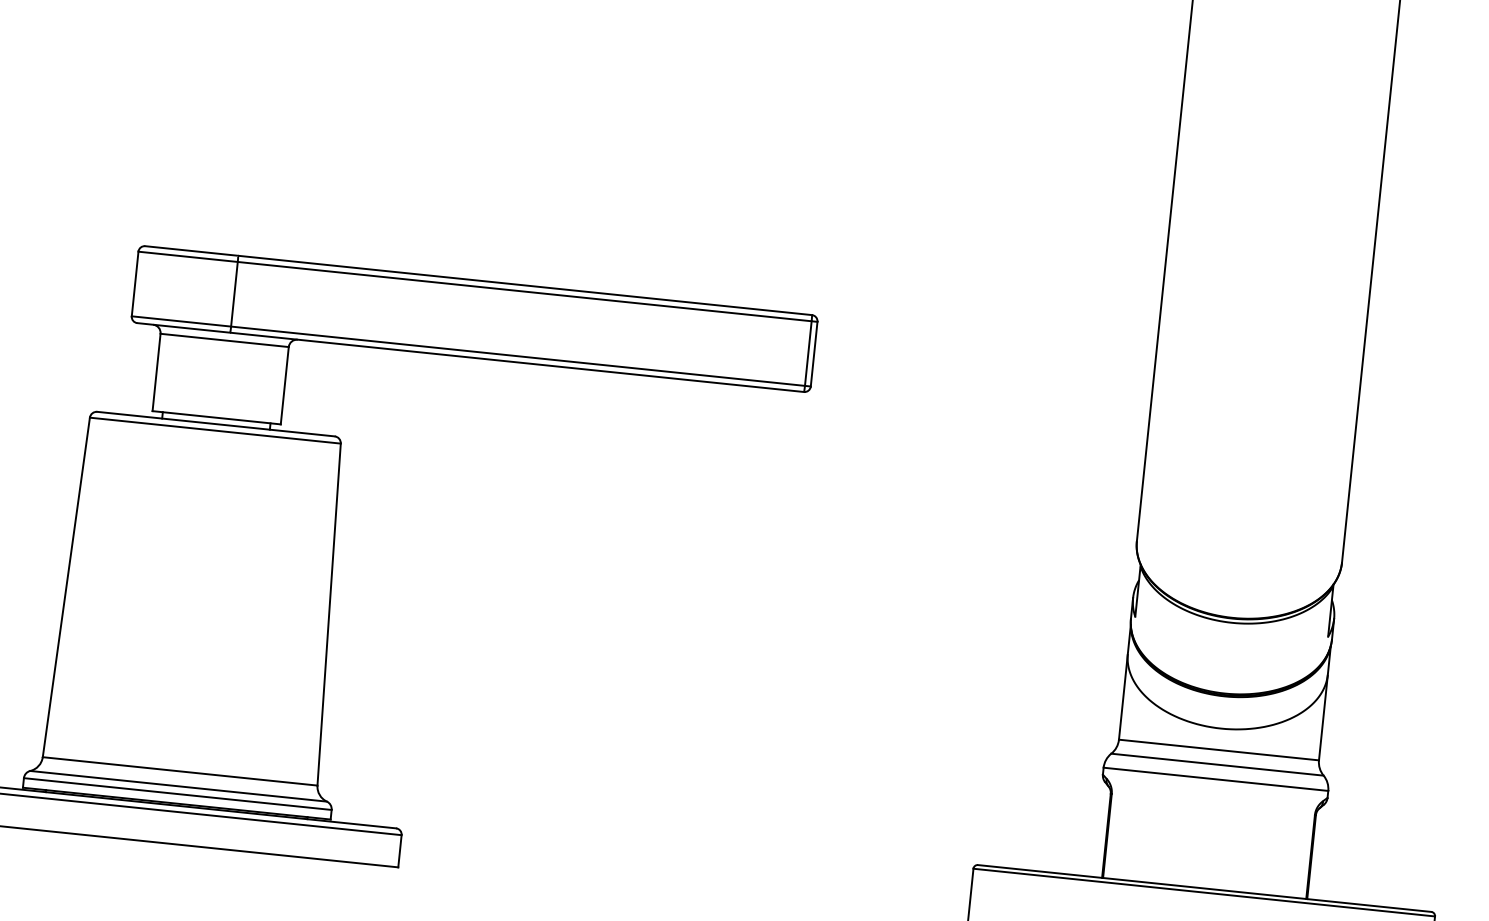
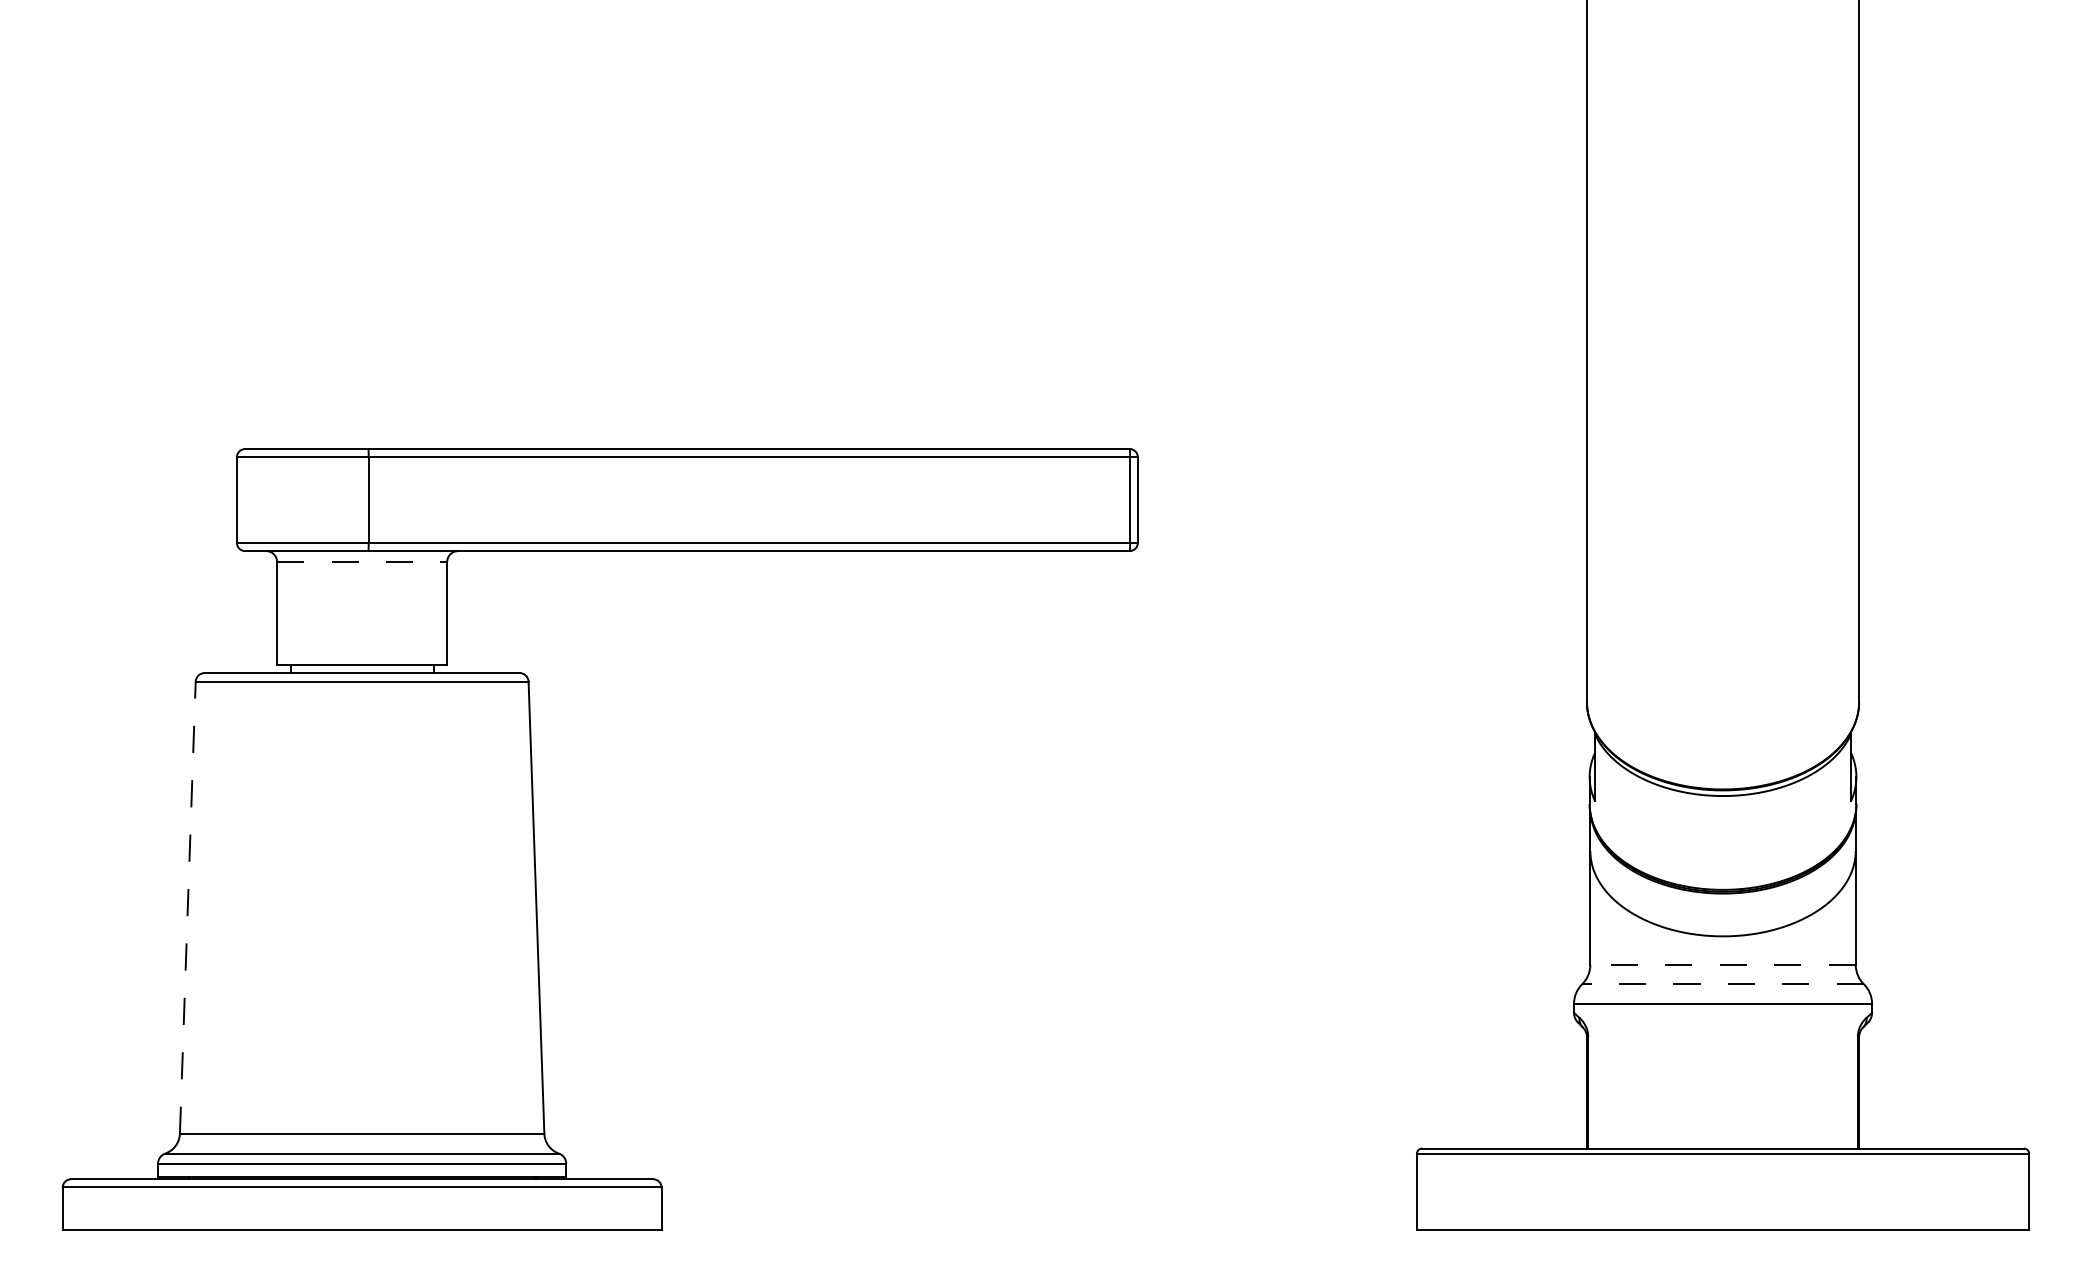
line: (224, 340) -> (362, 561), solid -> dashed
line: (66, 587) -> (187, 907), solid -> dashed
line: (1219, 749) -> (1723, 964), solid -> dashed
line: (1217, 764) -> (1723, 984), solid -> dashed

